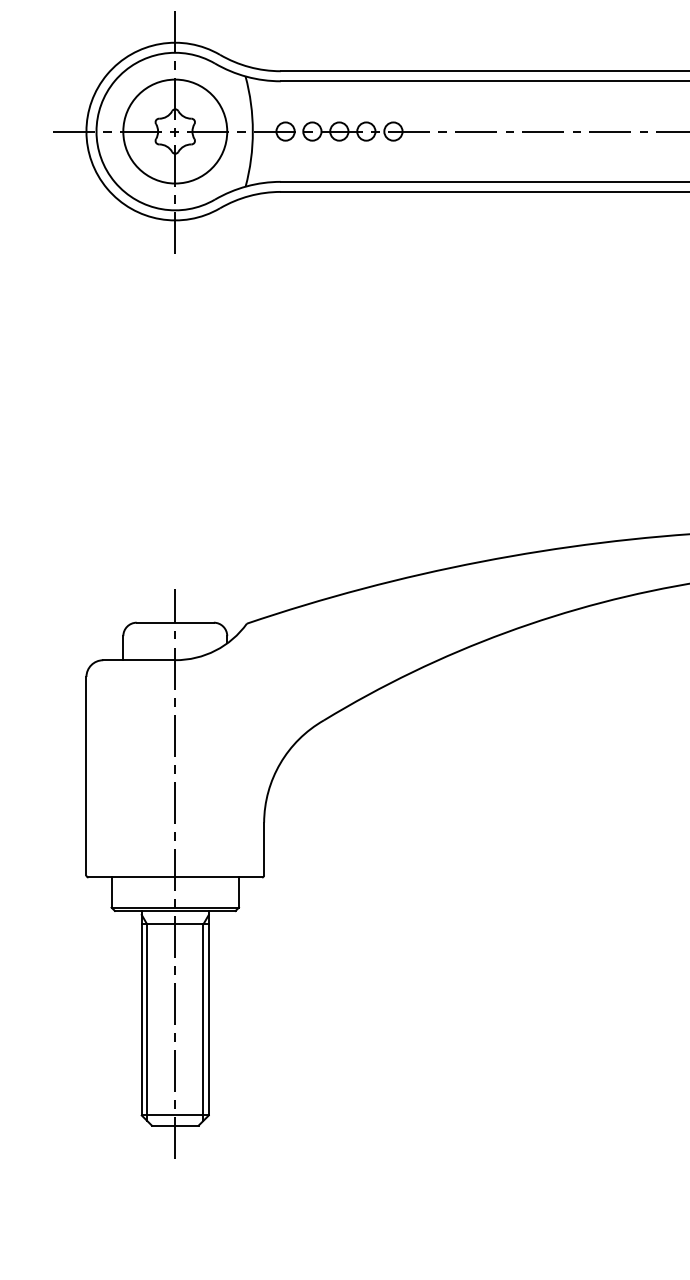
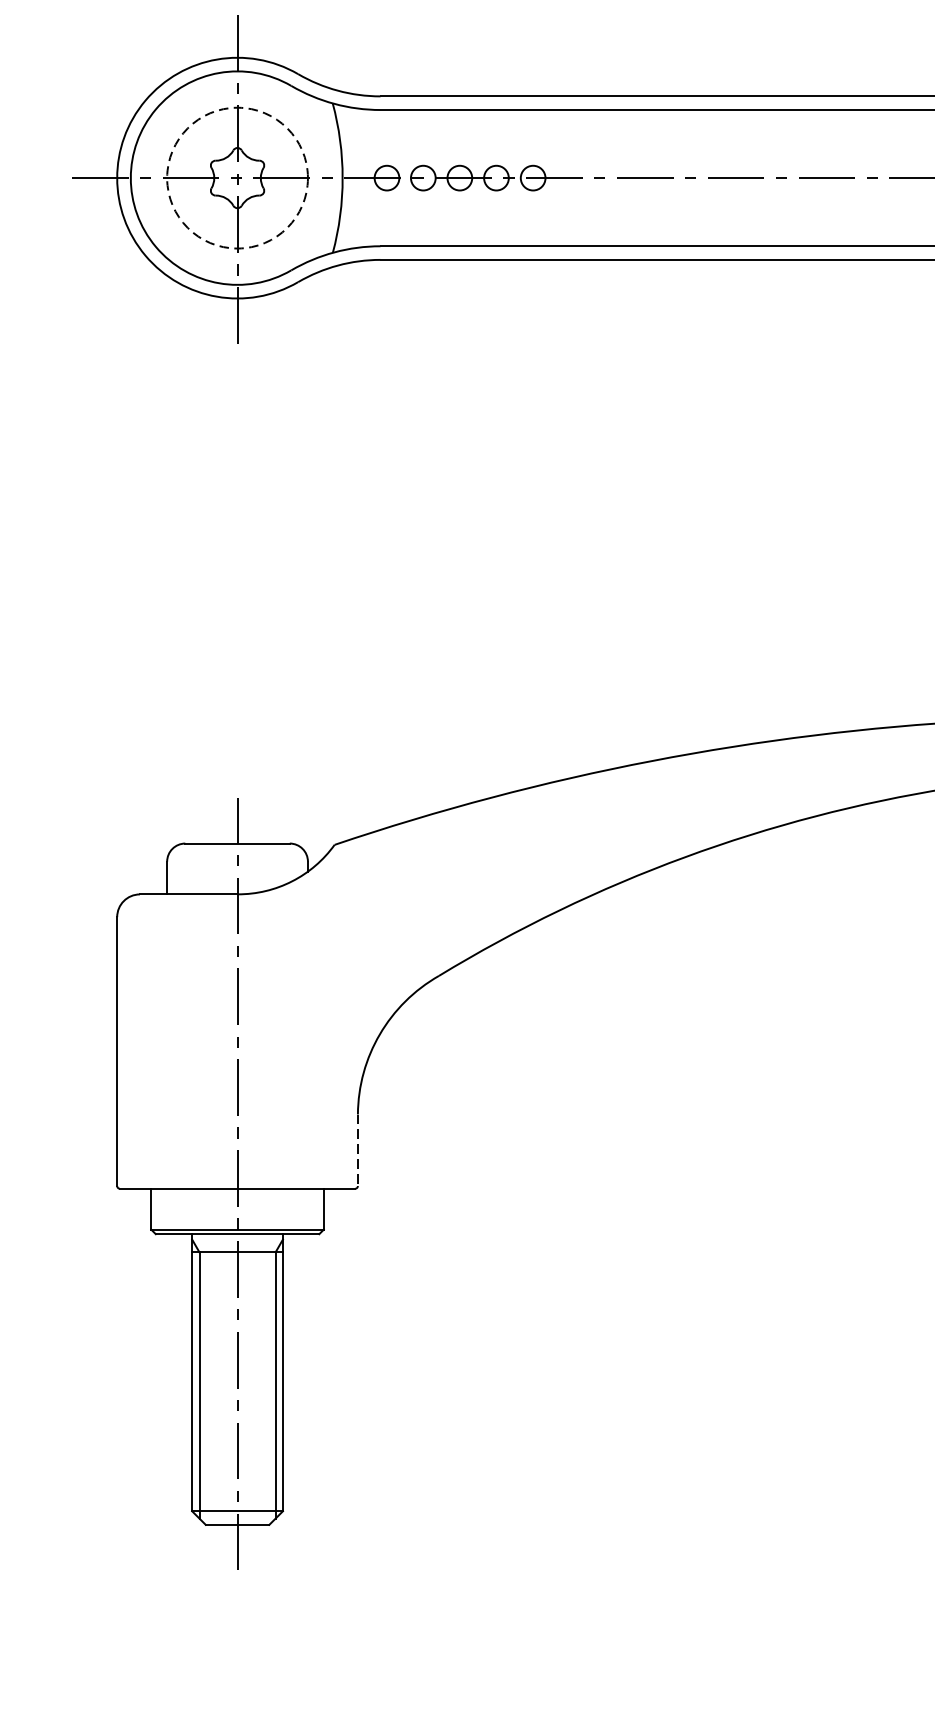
circle: (175, 131) -> (237, 178), solid -> dashed
line: (264, 849) -> (358, 1150), solid -> dashed

